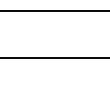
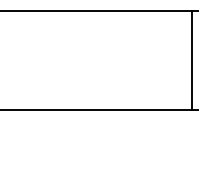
line: (101, 34) -> (192, 60), added

